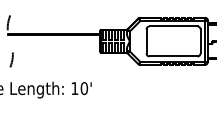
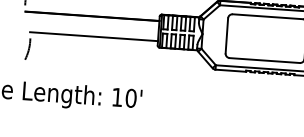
line: (55, 48) -> (93, 36), added

